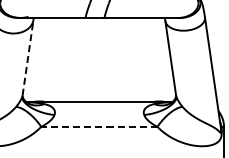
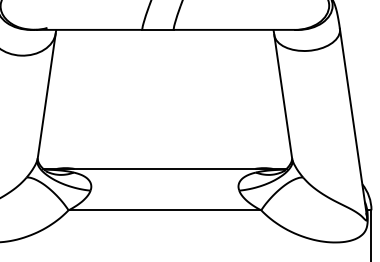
line: (28, 57) -> (47, 95), dashed -> solid
line: (98, 126) -> (163, 209), dashed -> solid

